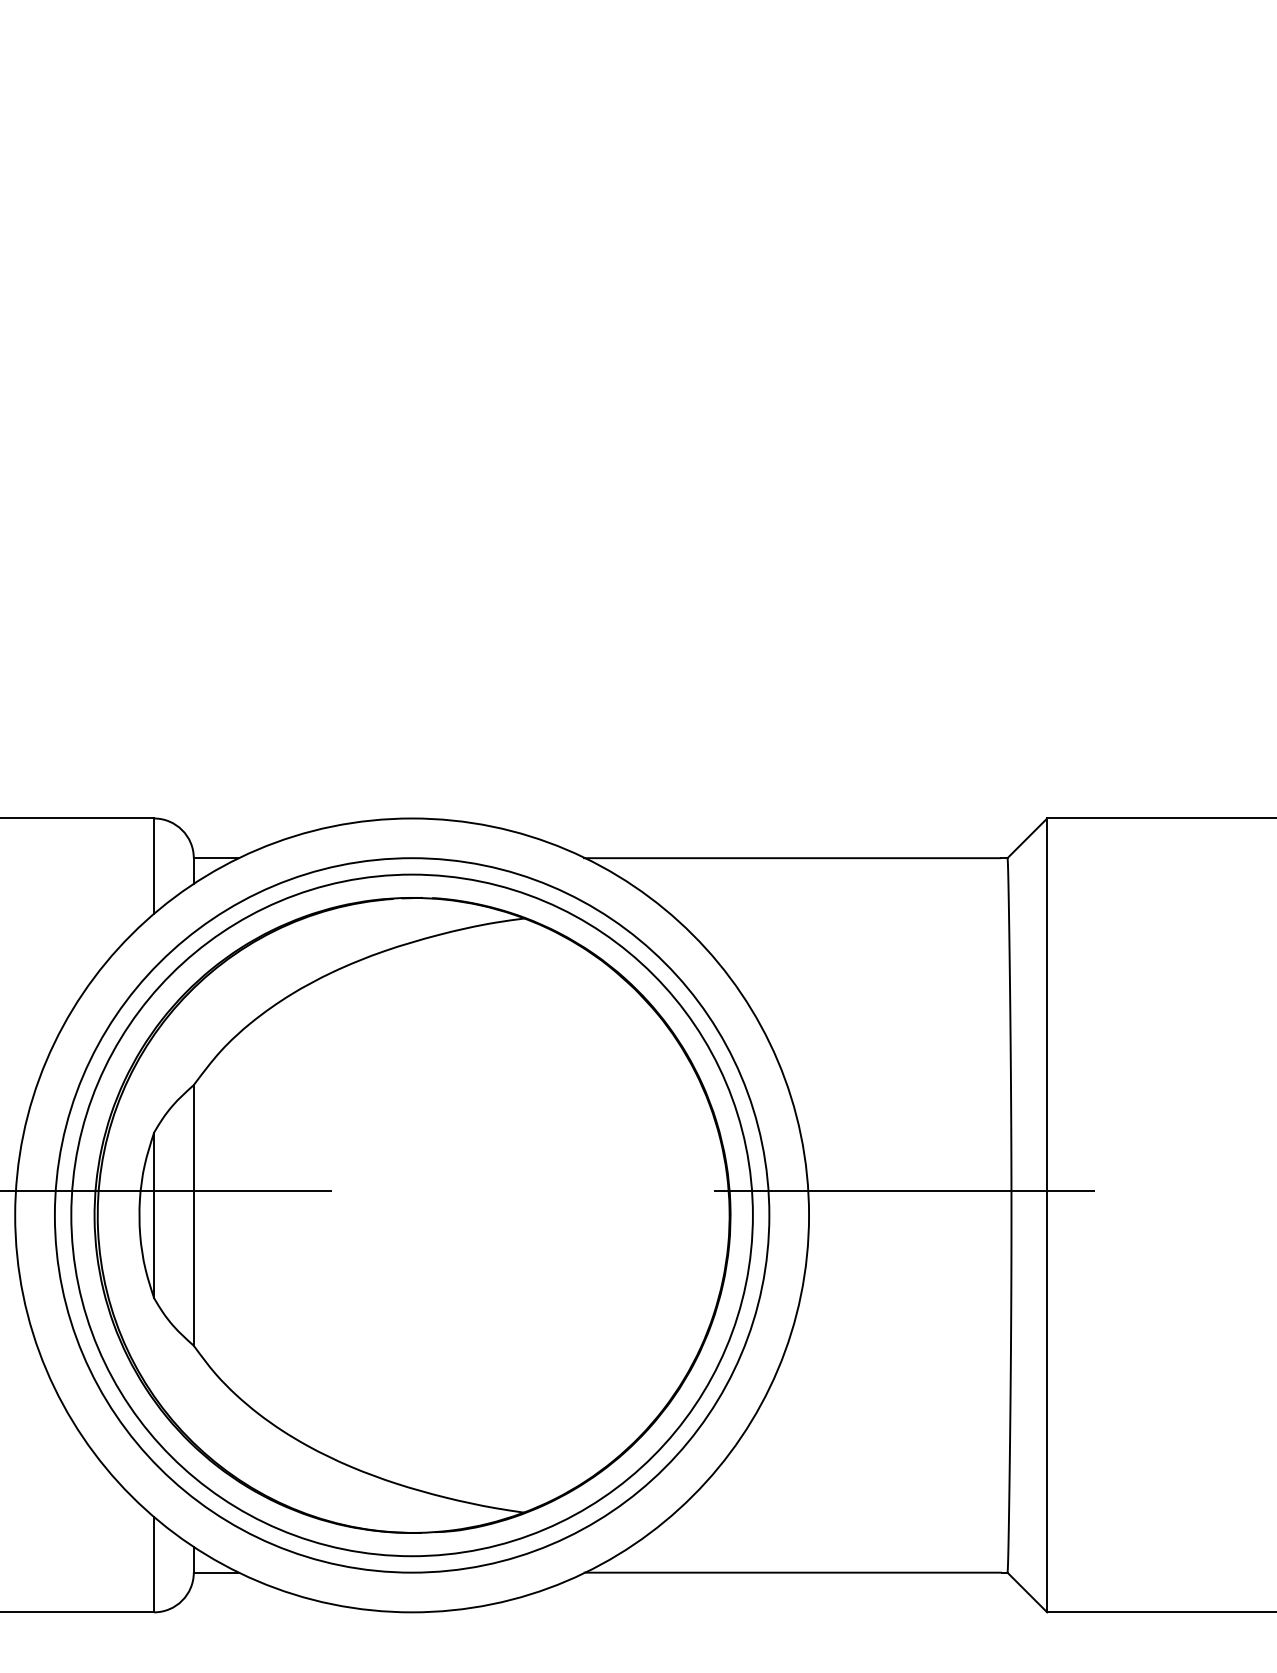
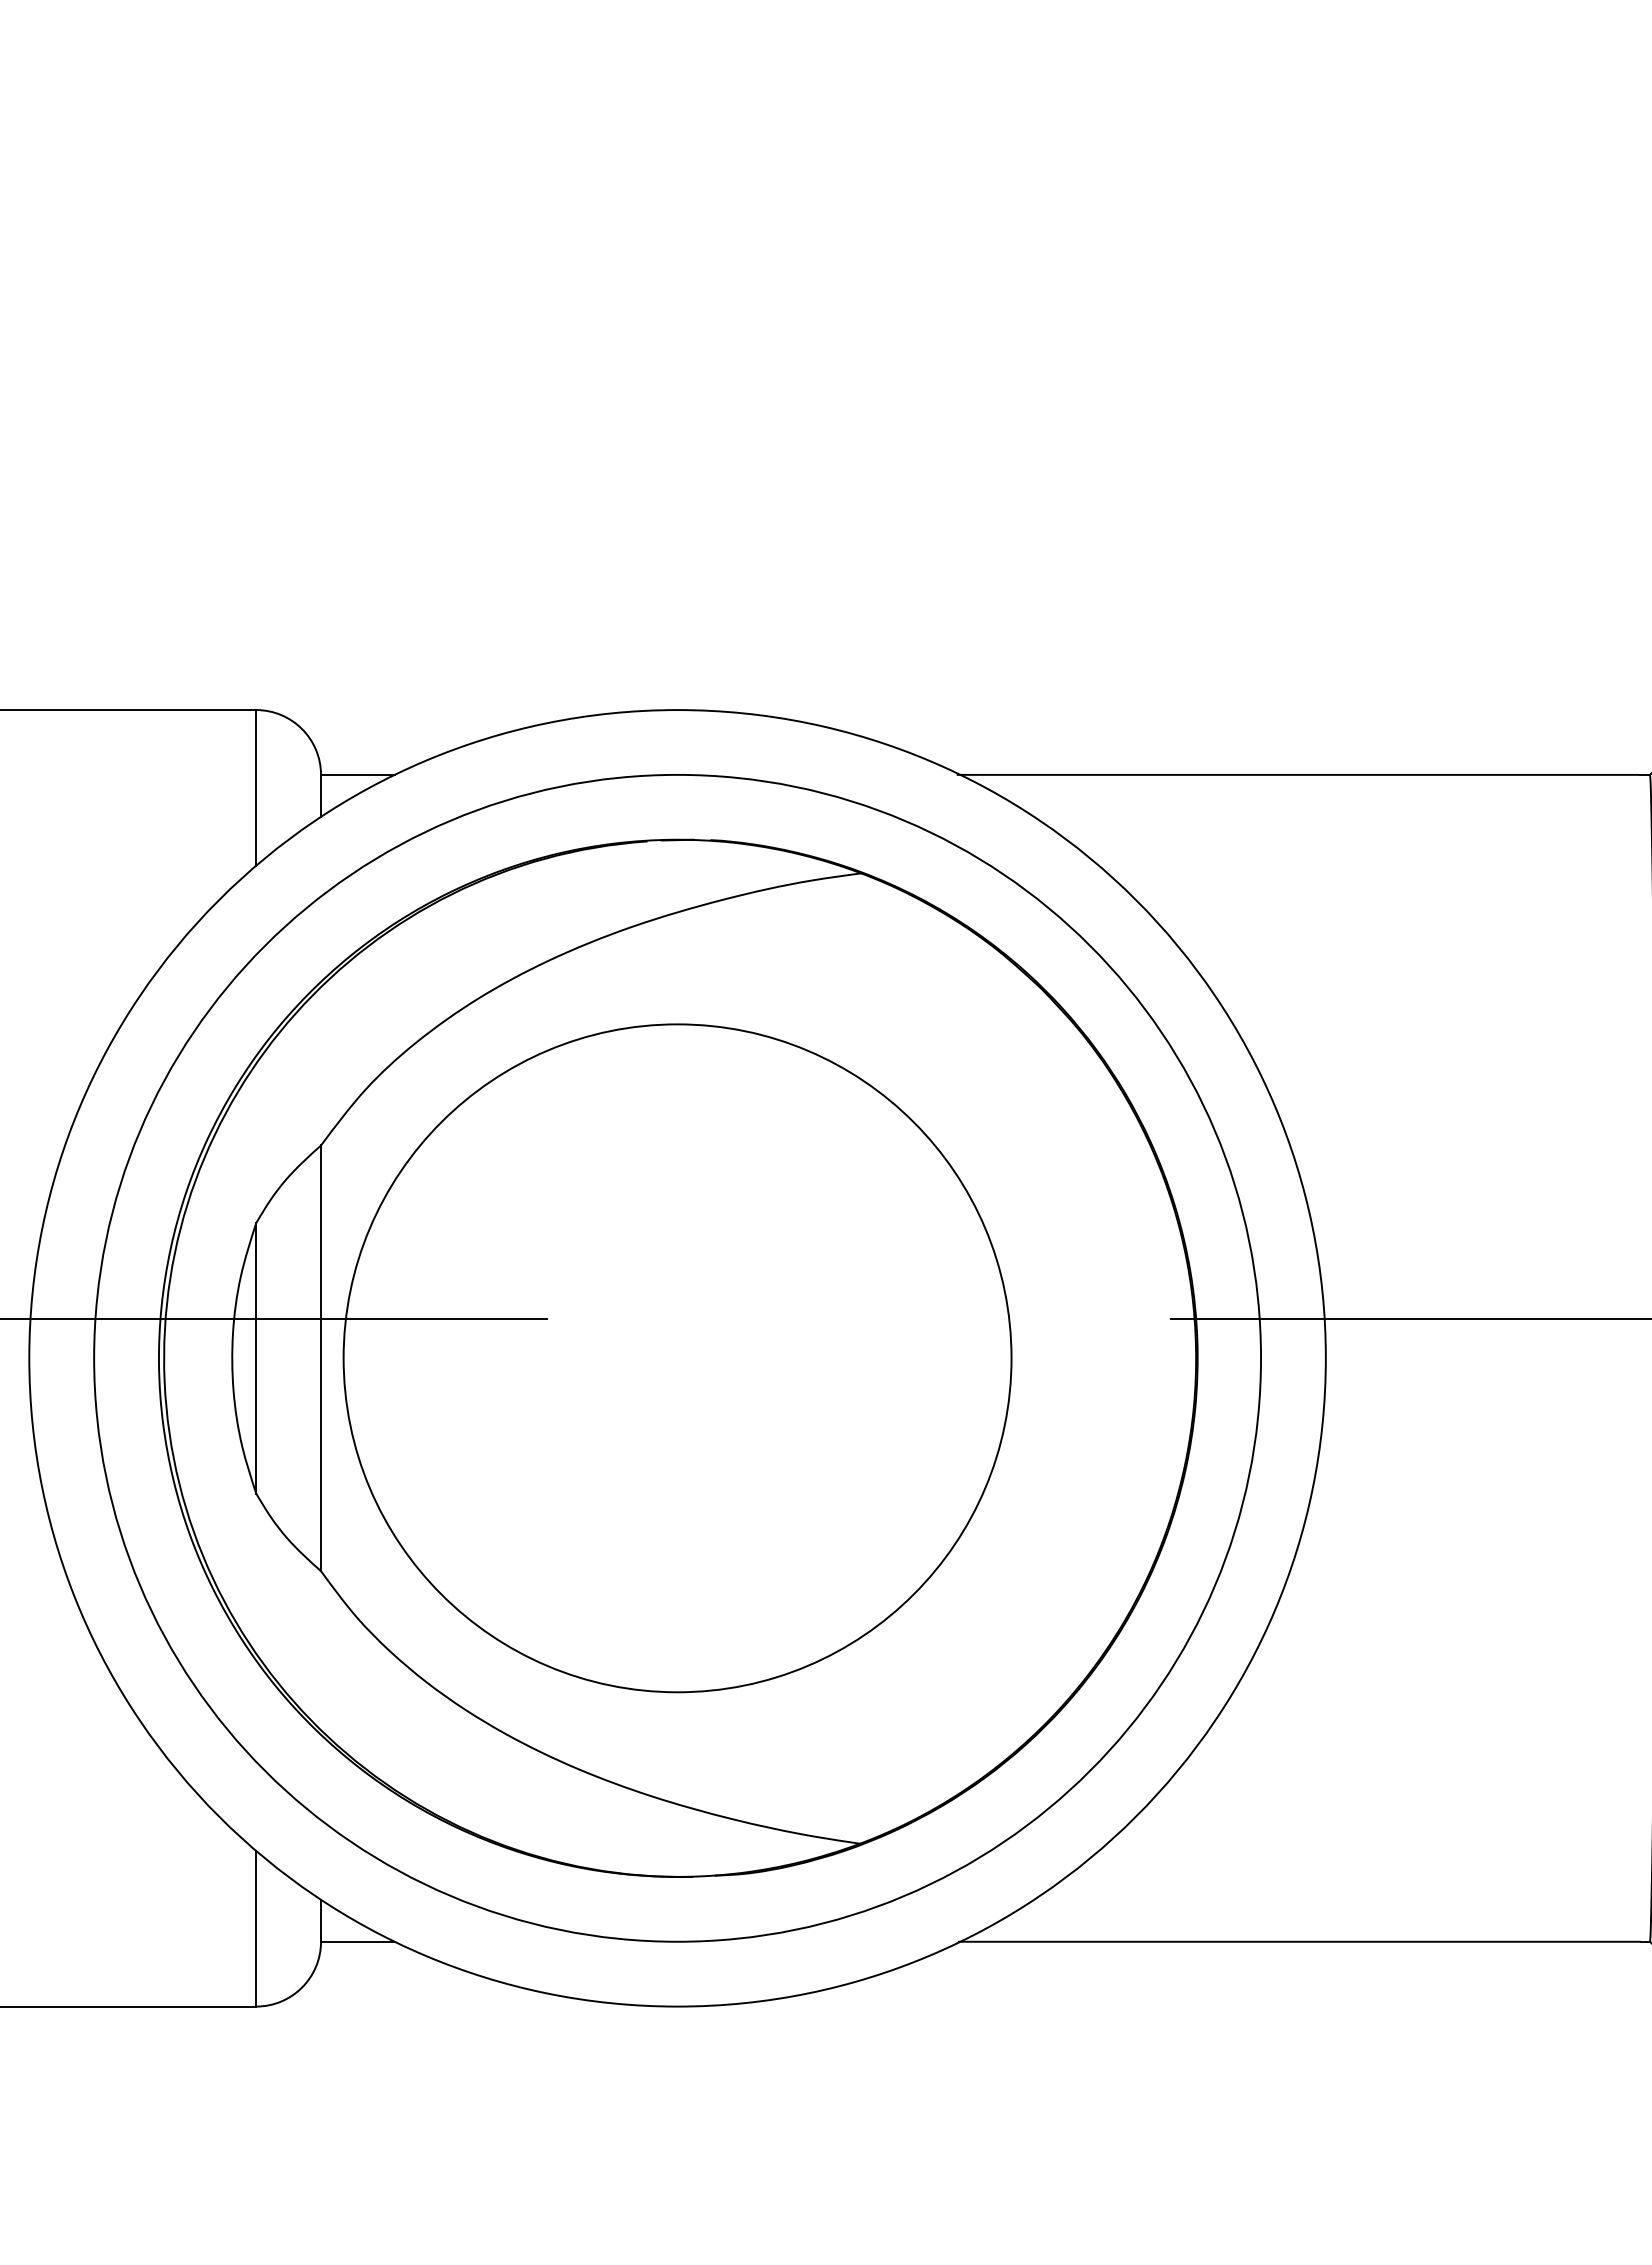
circle: (411, 1215) -> (676, 1358), size x0.6

